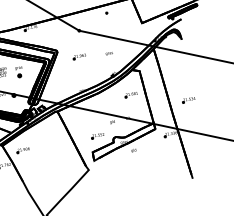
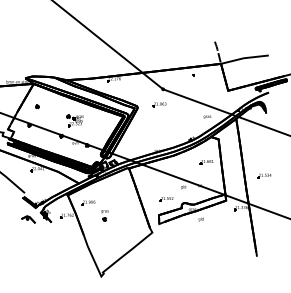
text: (109, 53) -> (207, 116), moved
part: (79, 56) -> (159, 104), moved
part: (18, 72) -> (104, 215), moved

